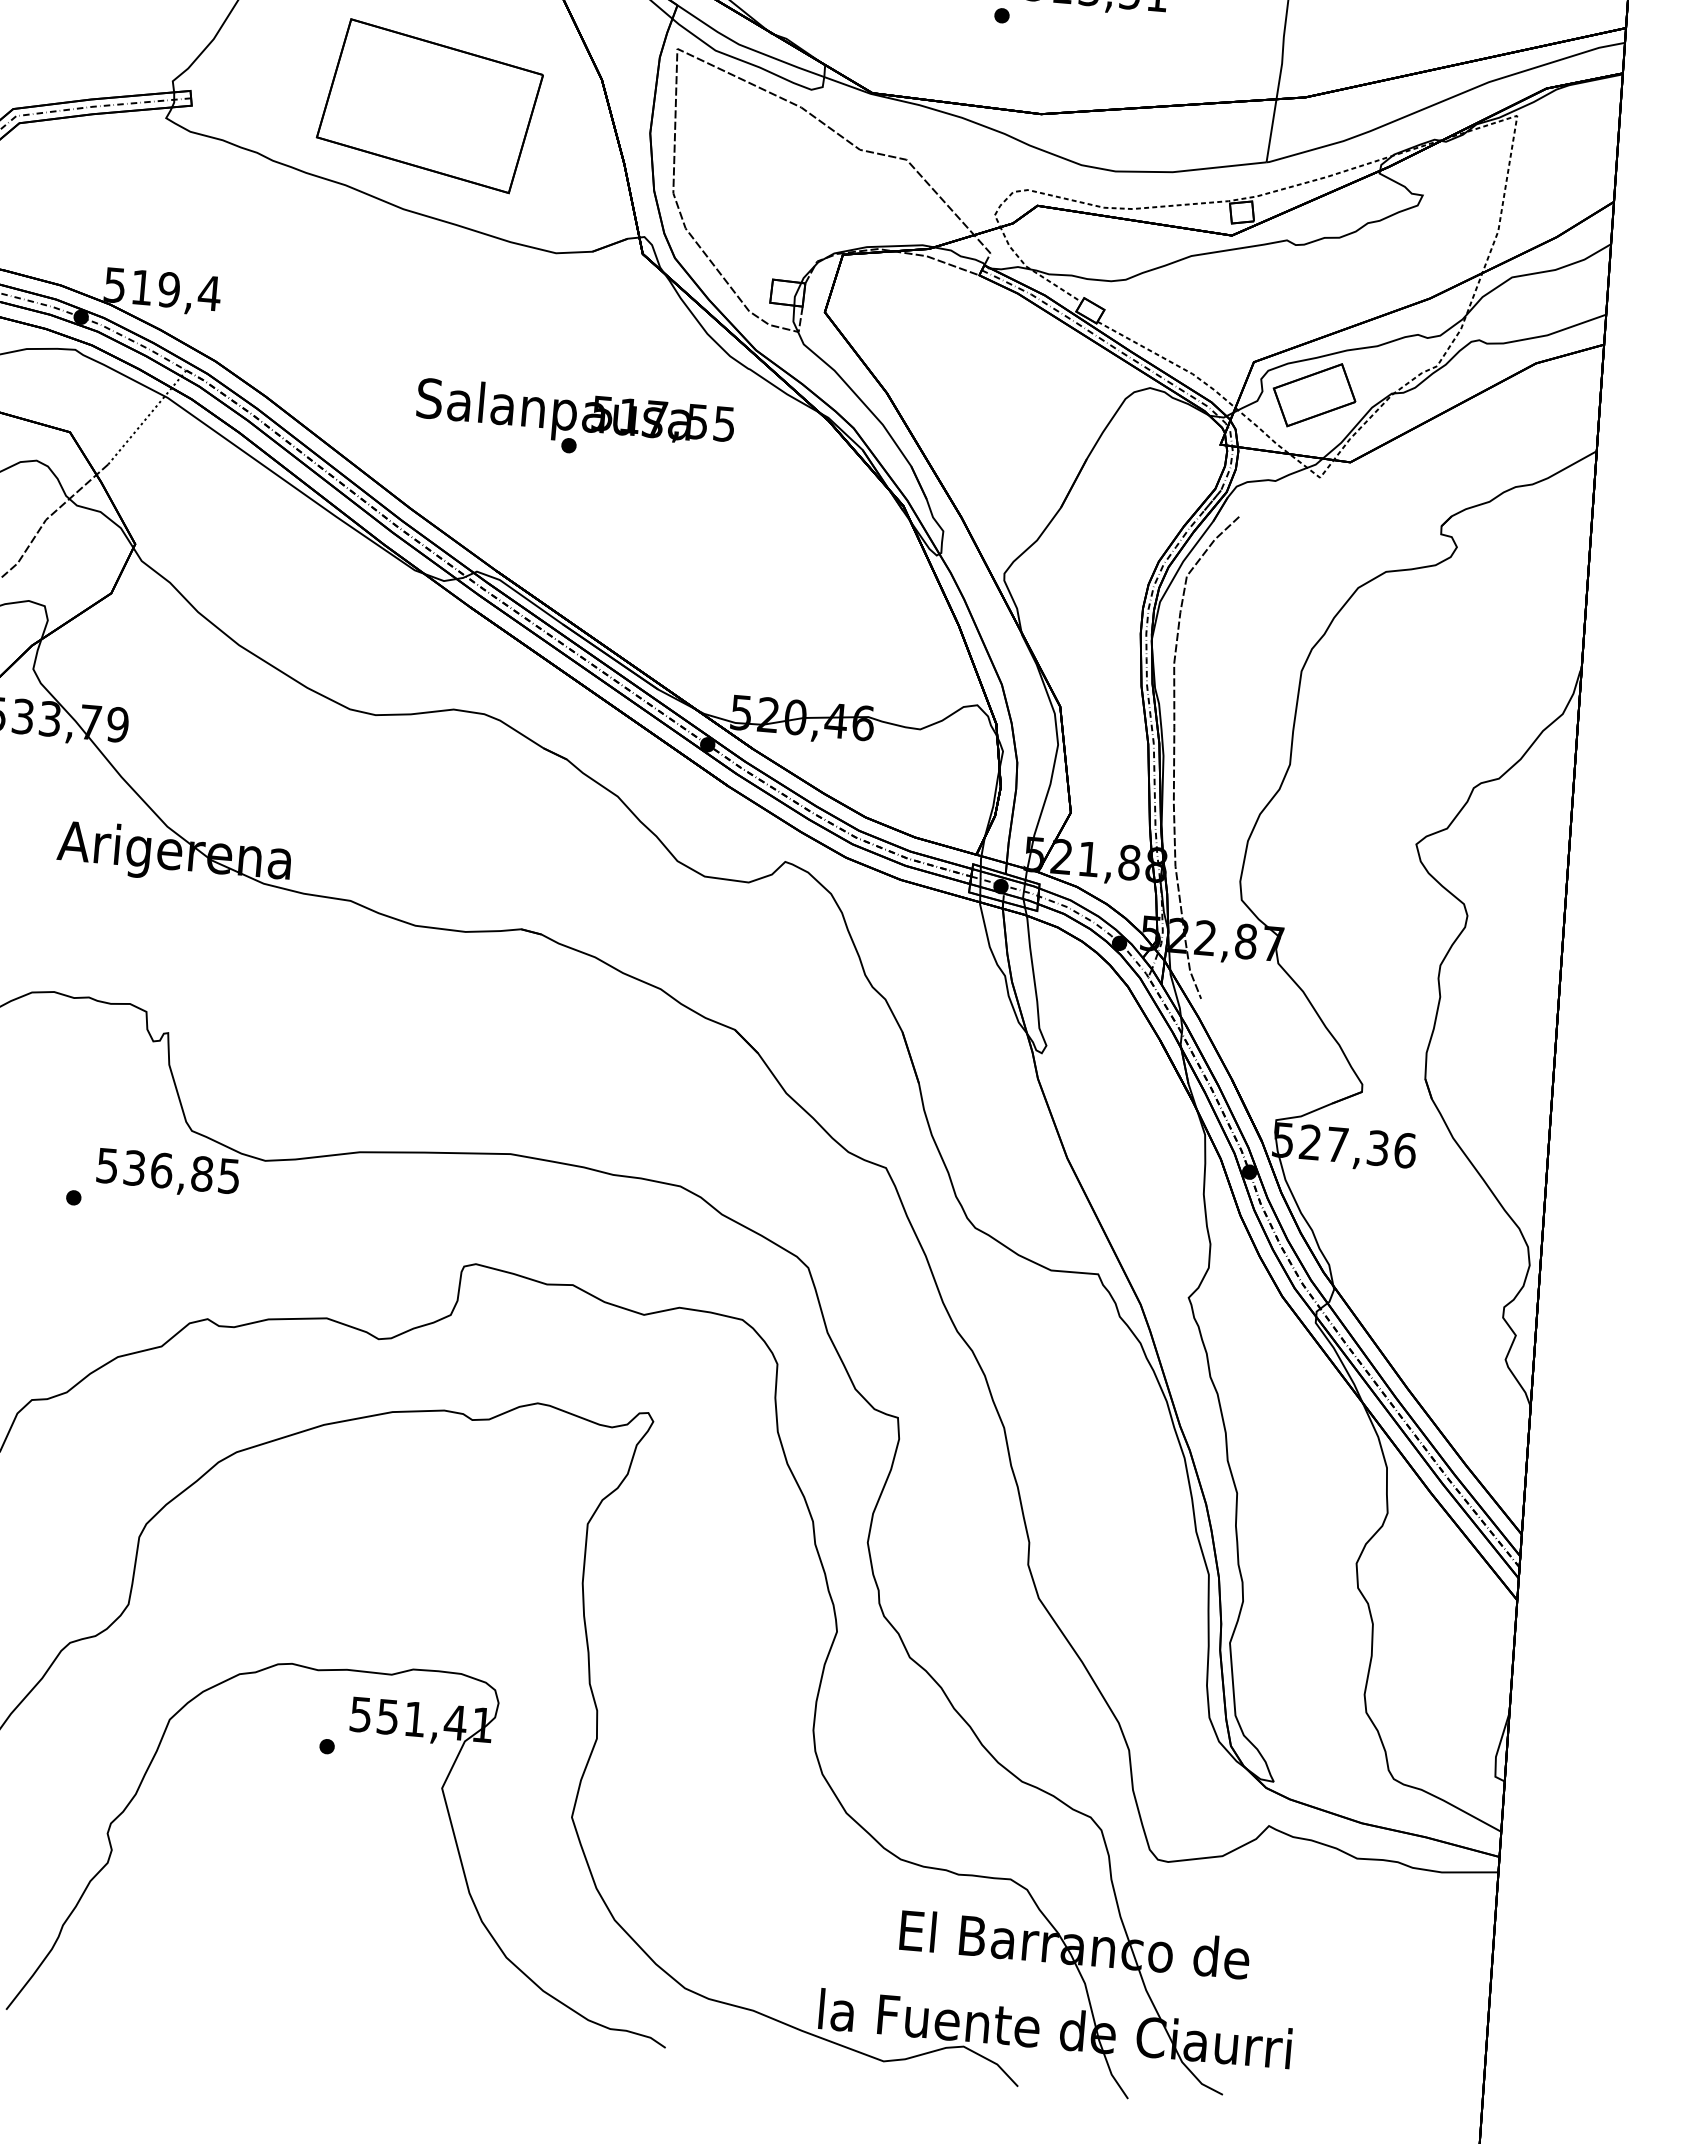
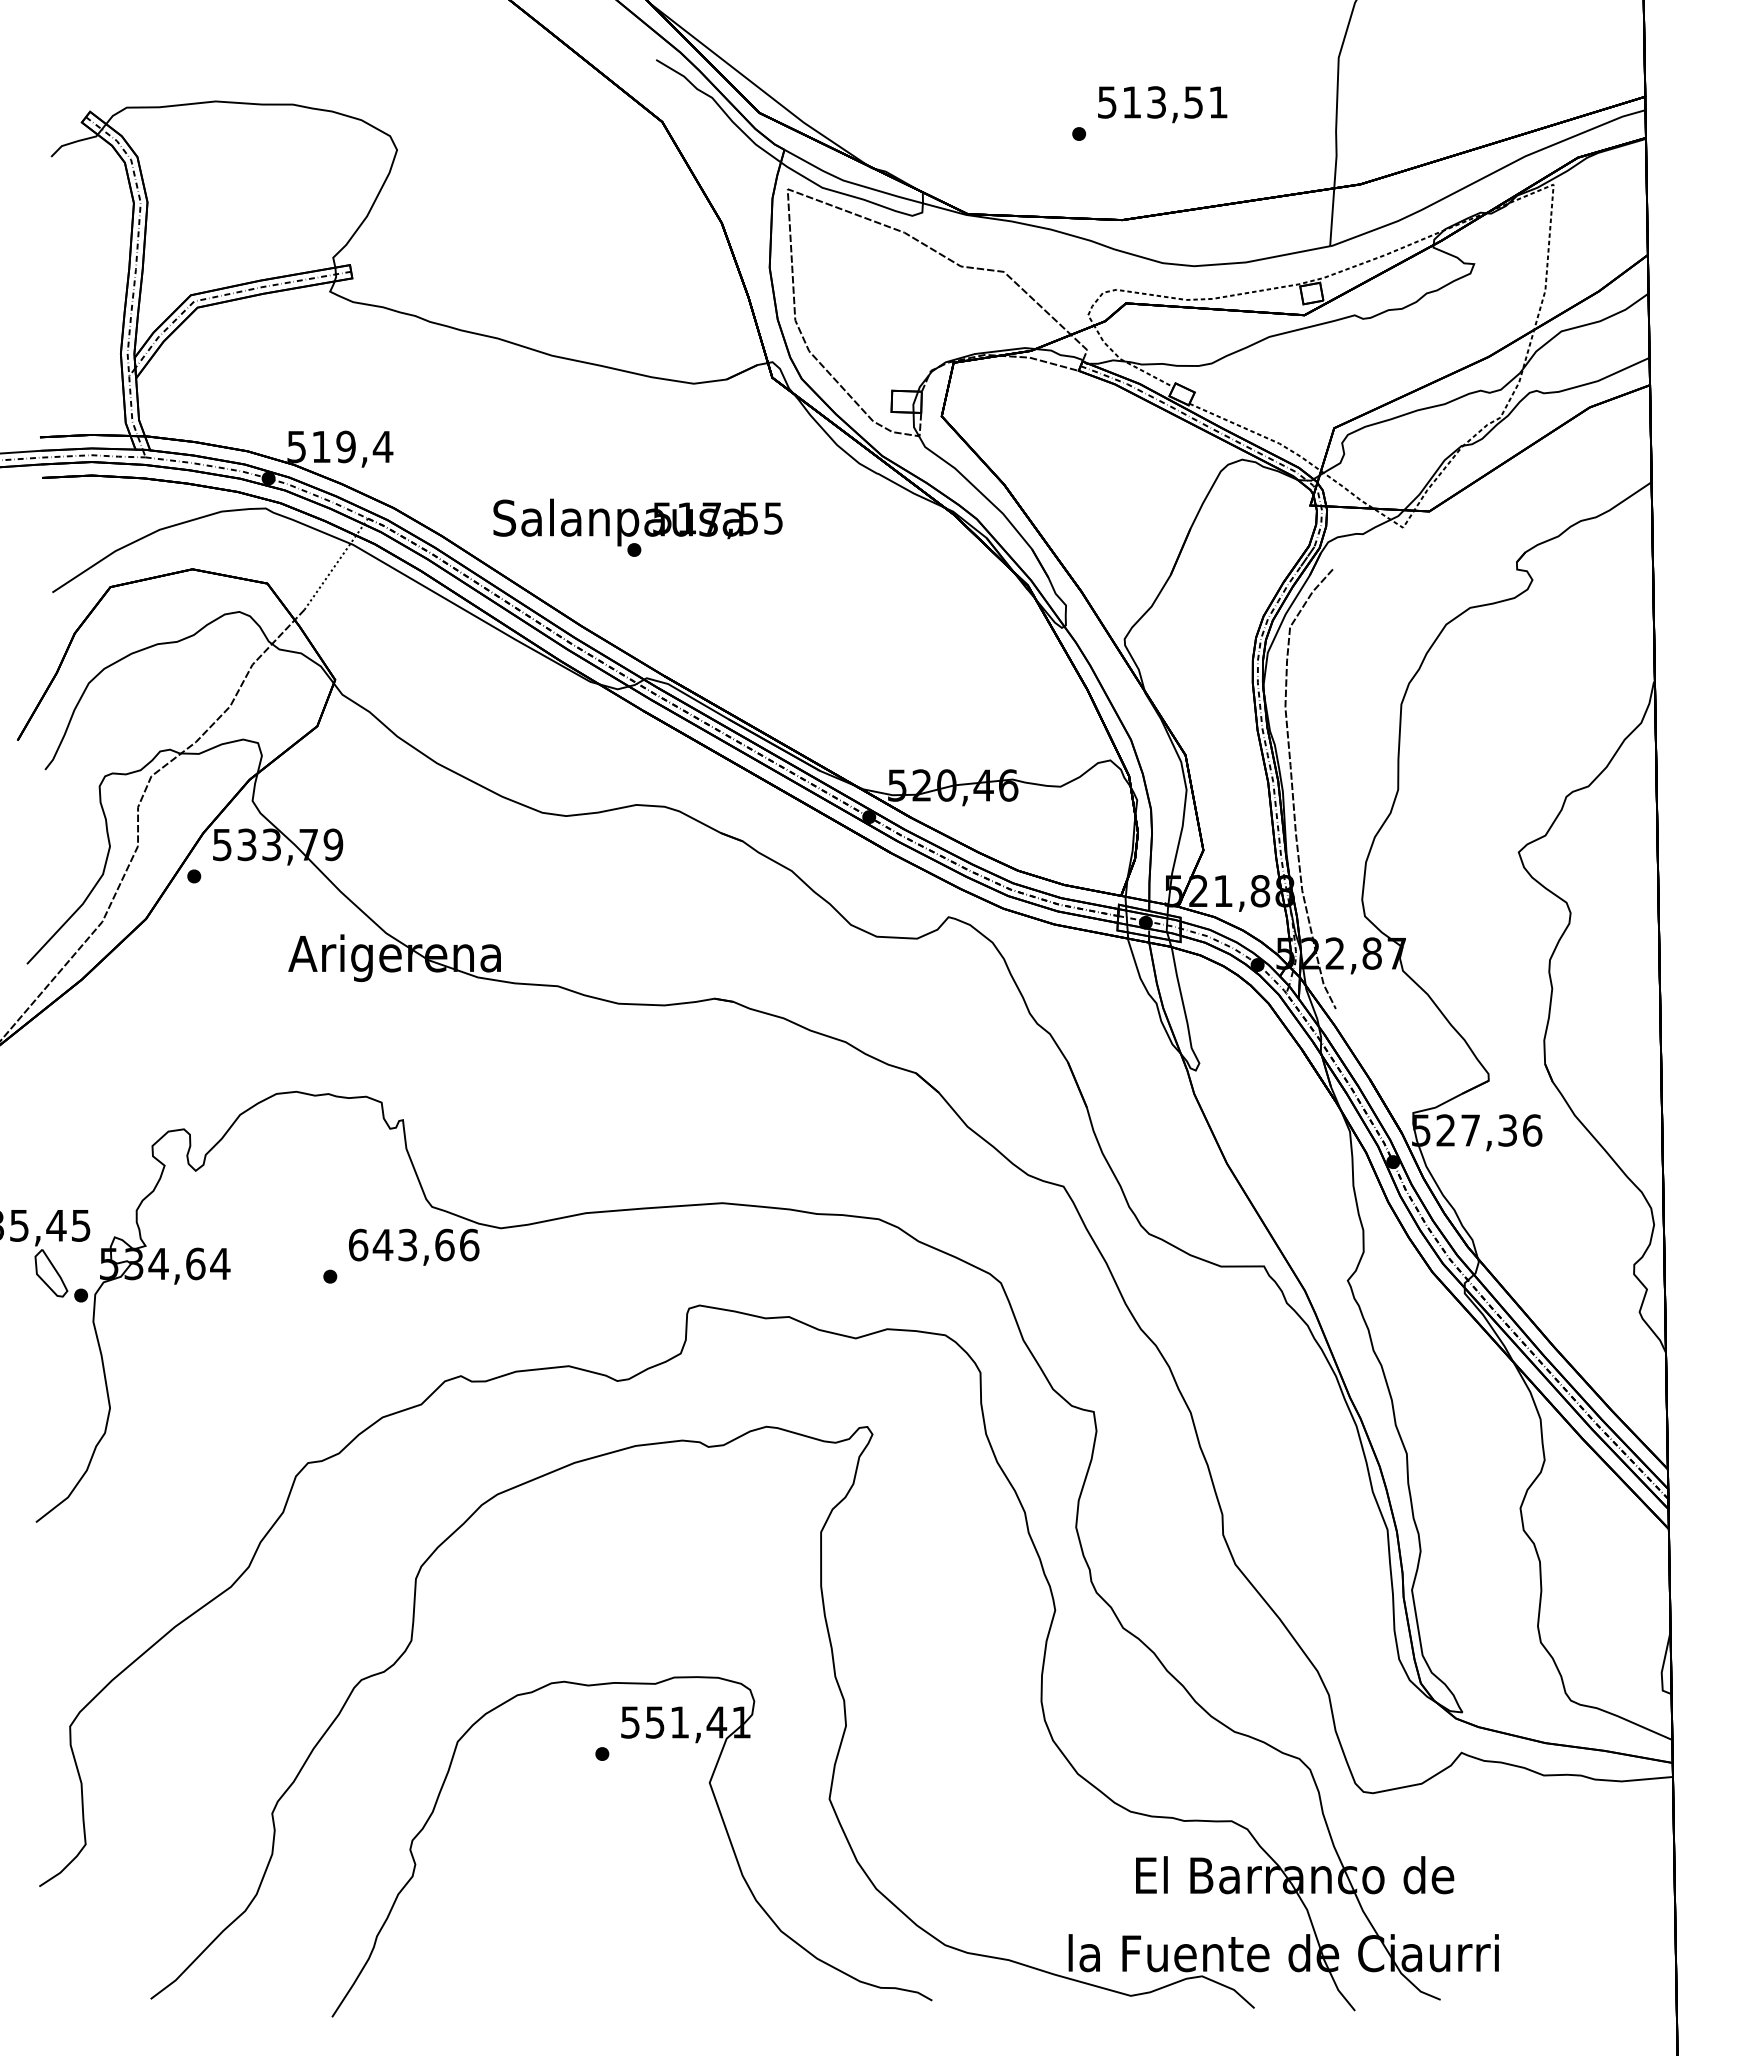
part: (429, 105) -> (567, 259), removed
part: (1314, 395) -> (1391, 453), removed
text: (574, 421) -> (637, 527), moved
text: (168, 1170) -> (413, 1244), 536,85 -> 643,66

